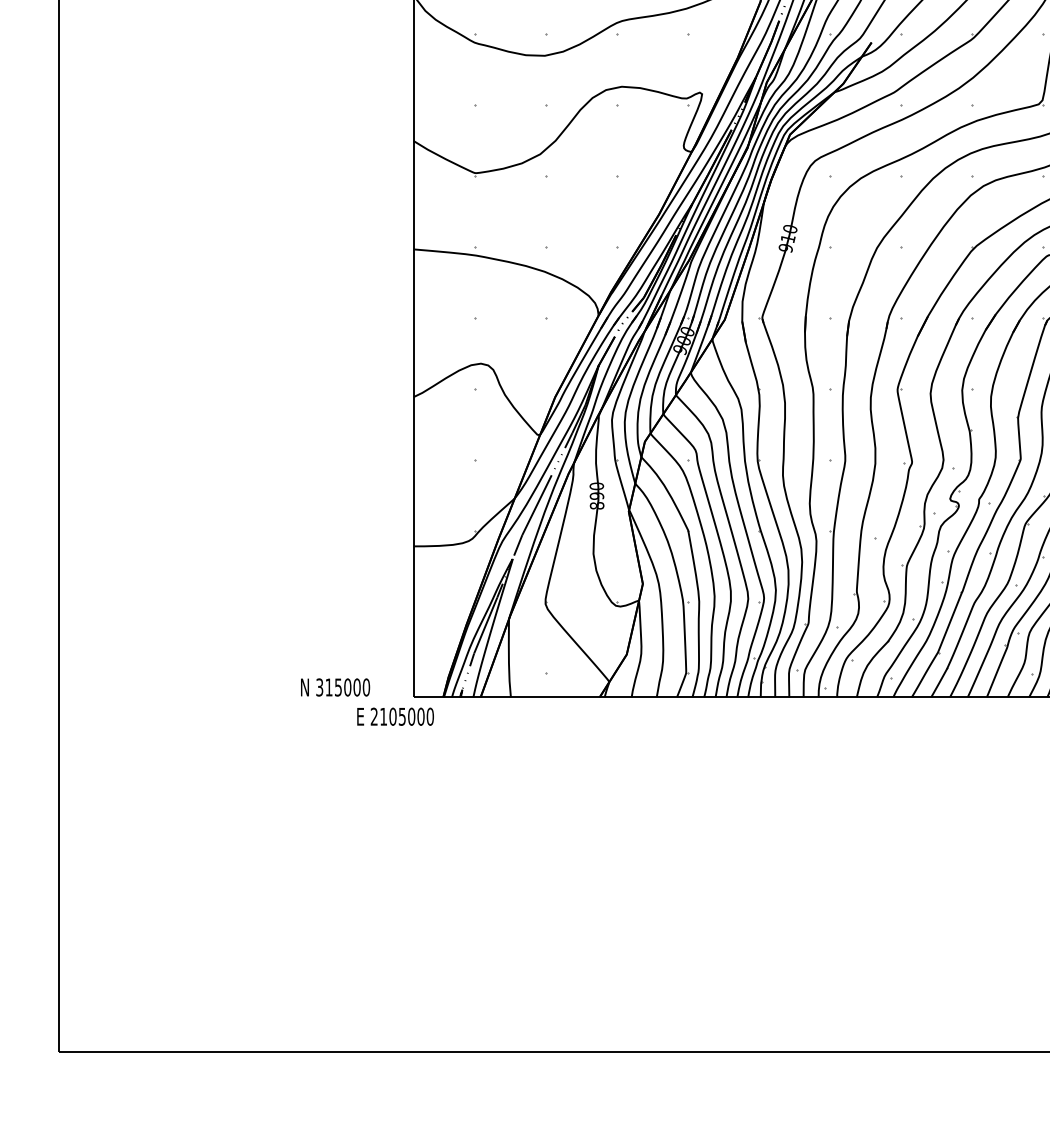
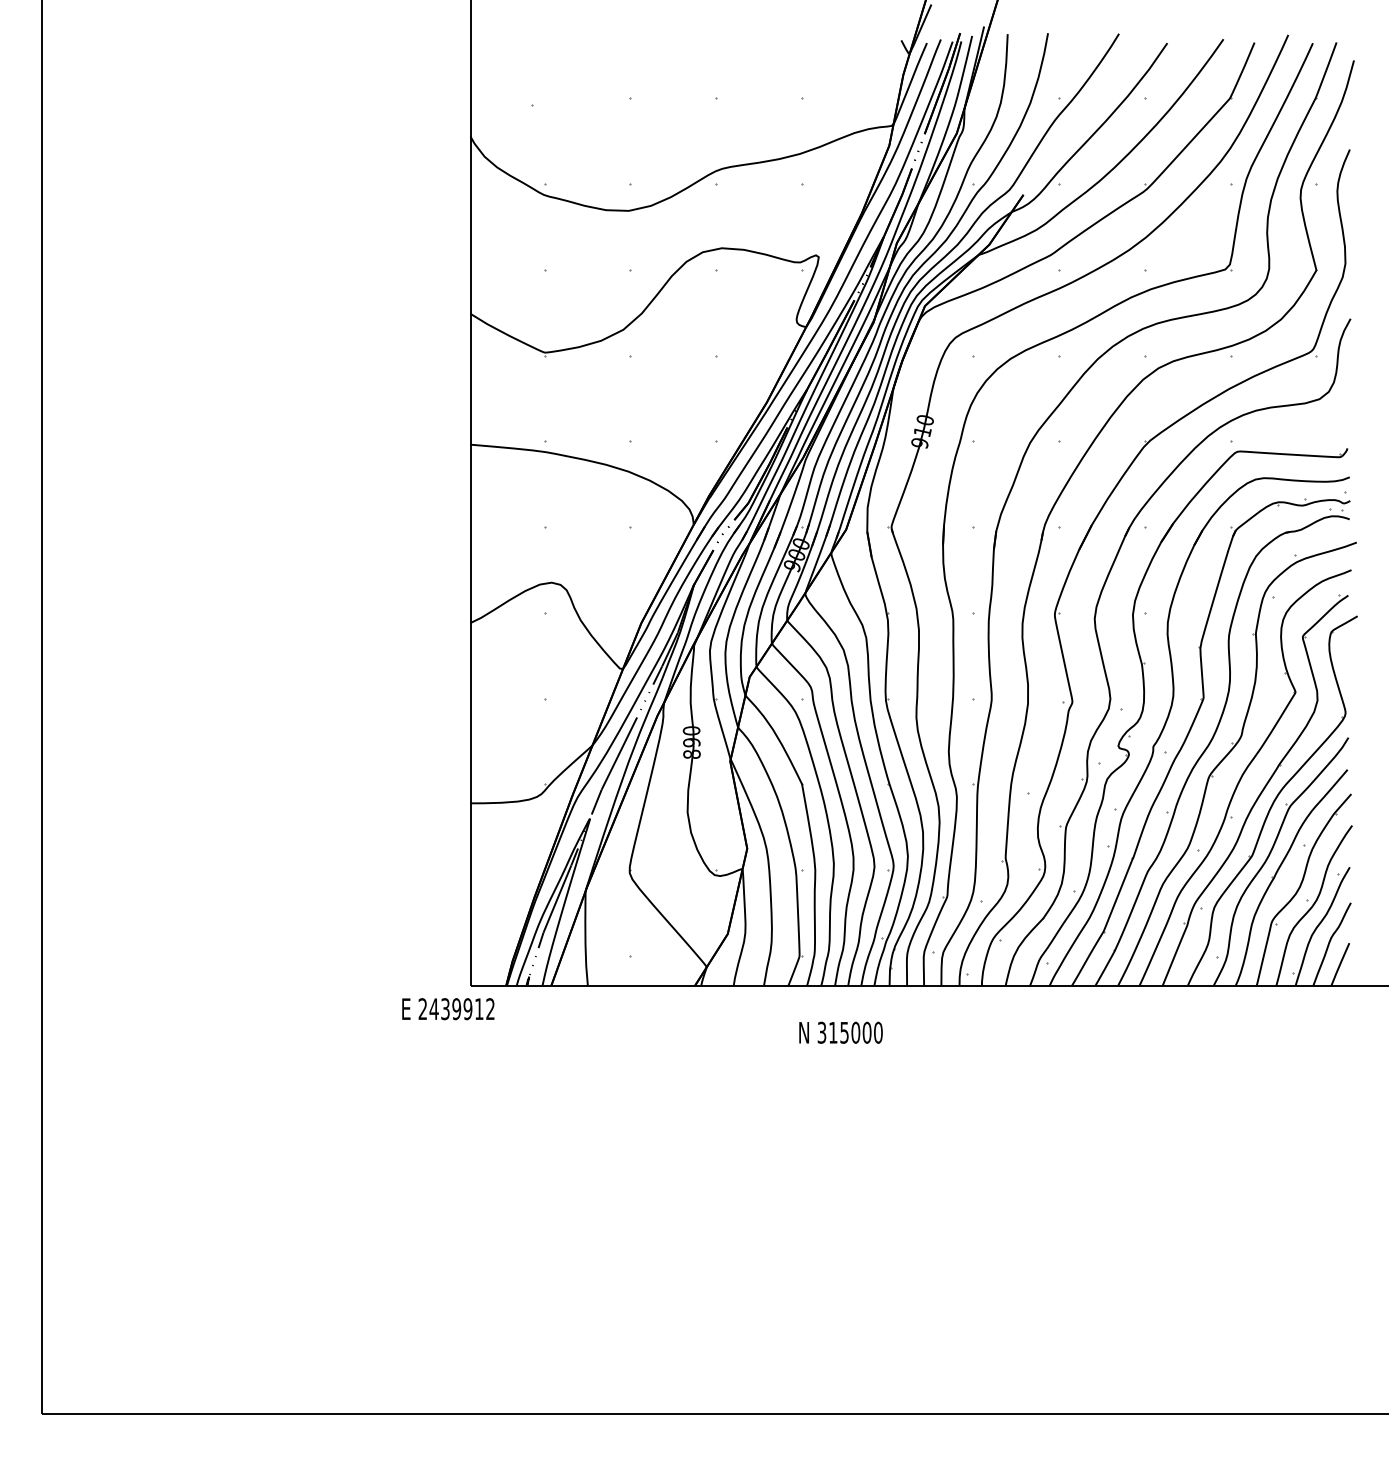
text: (335, 687) -> (840, 1032), moved
text: (406, 717) -> (461, 1009), 2105000 -> 2439912

